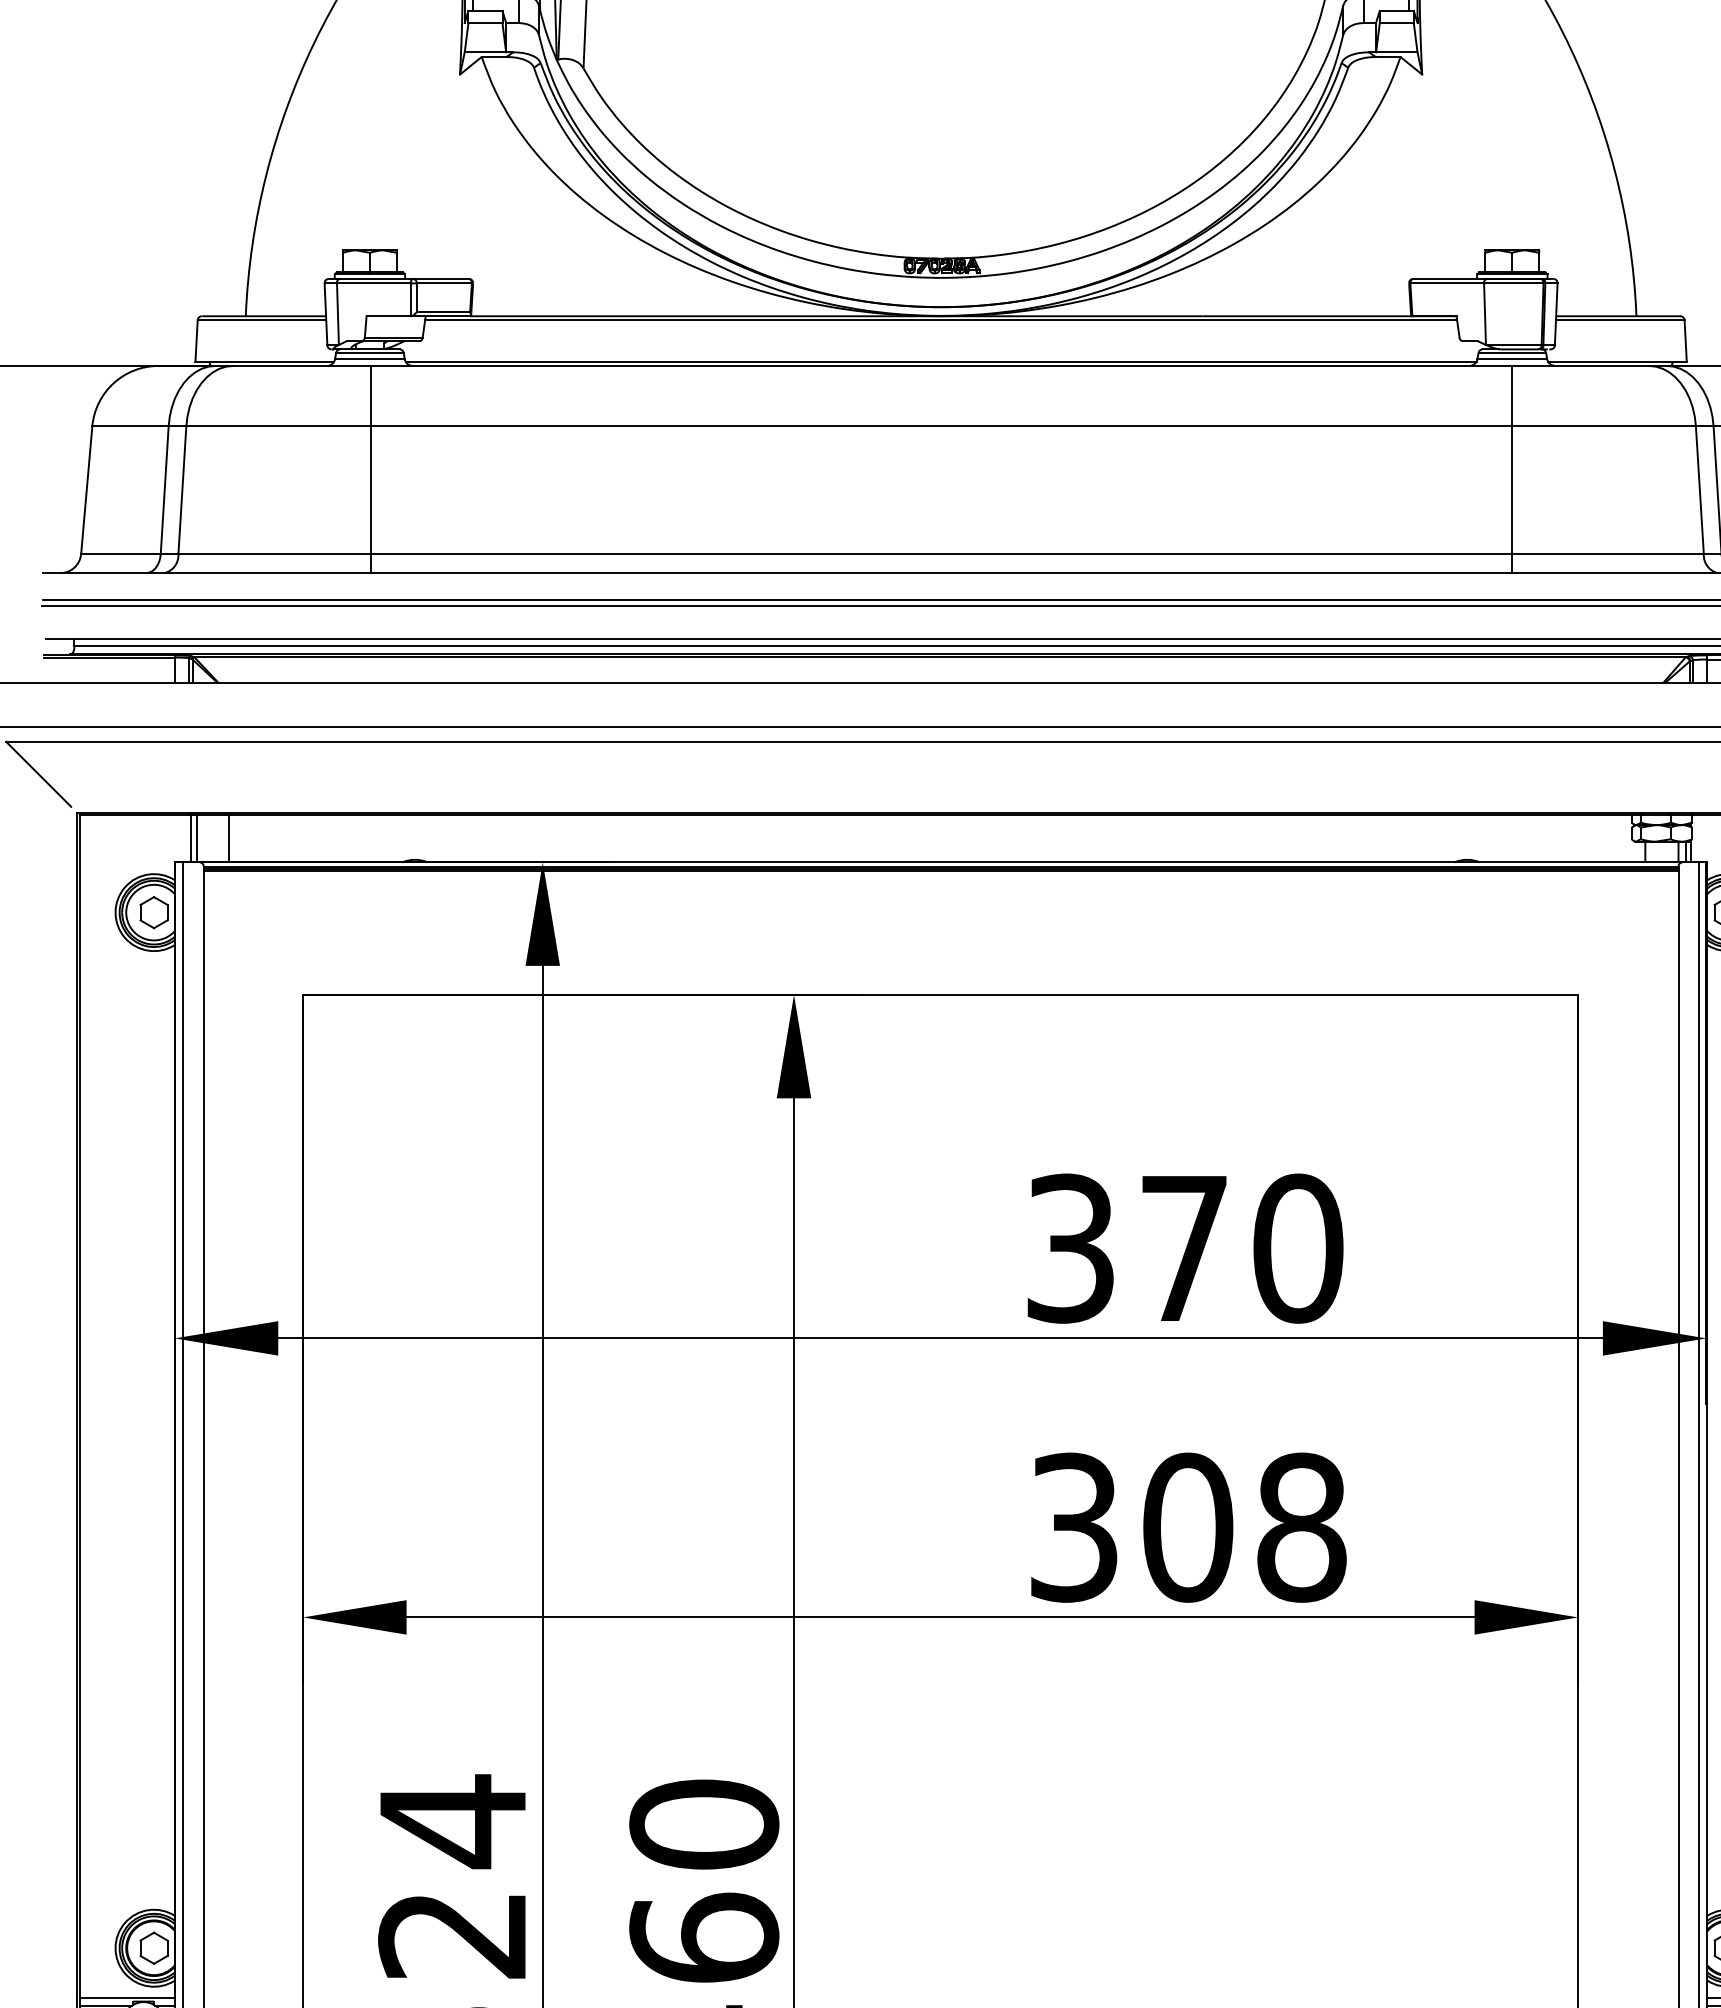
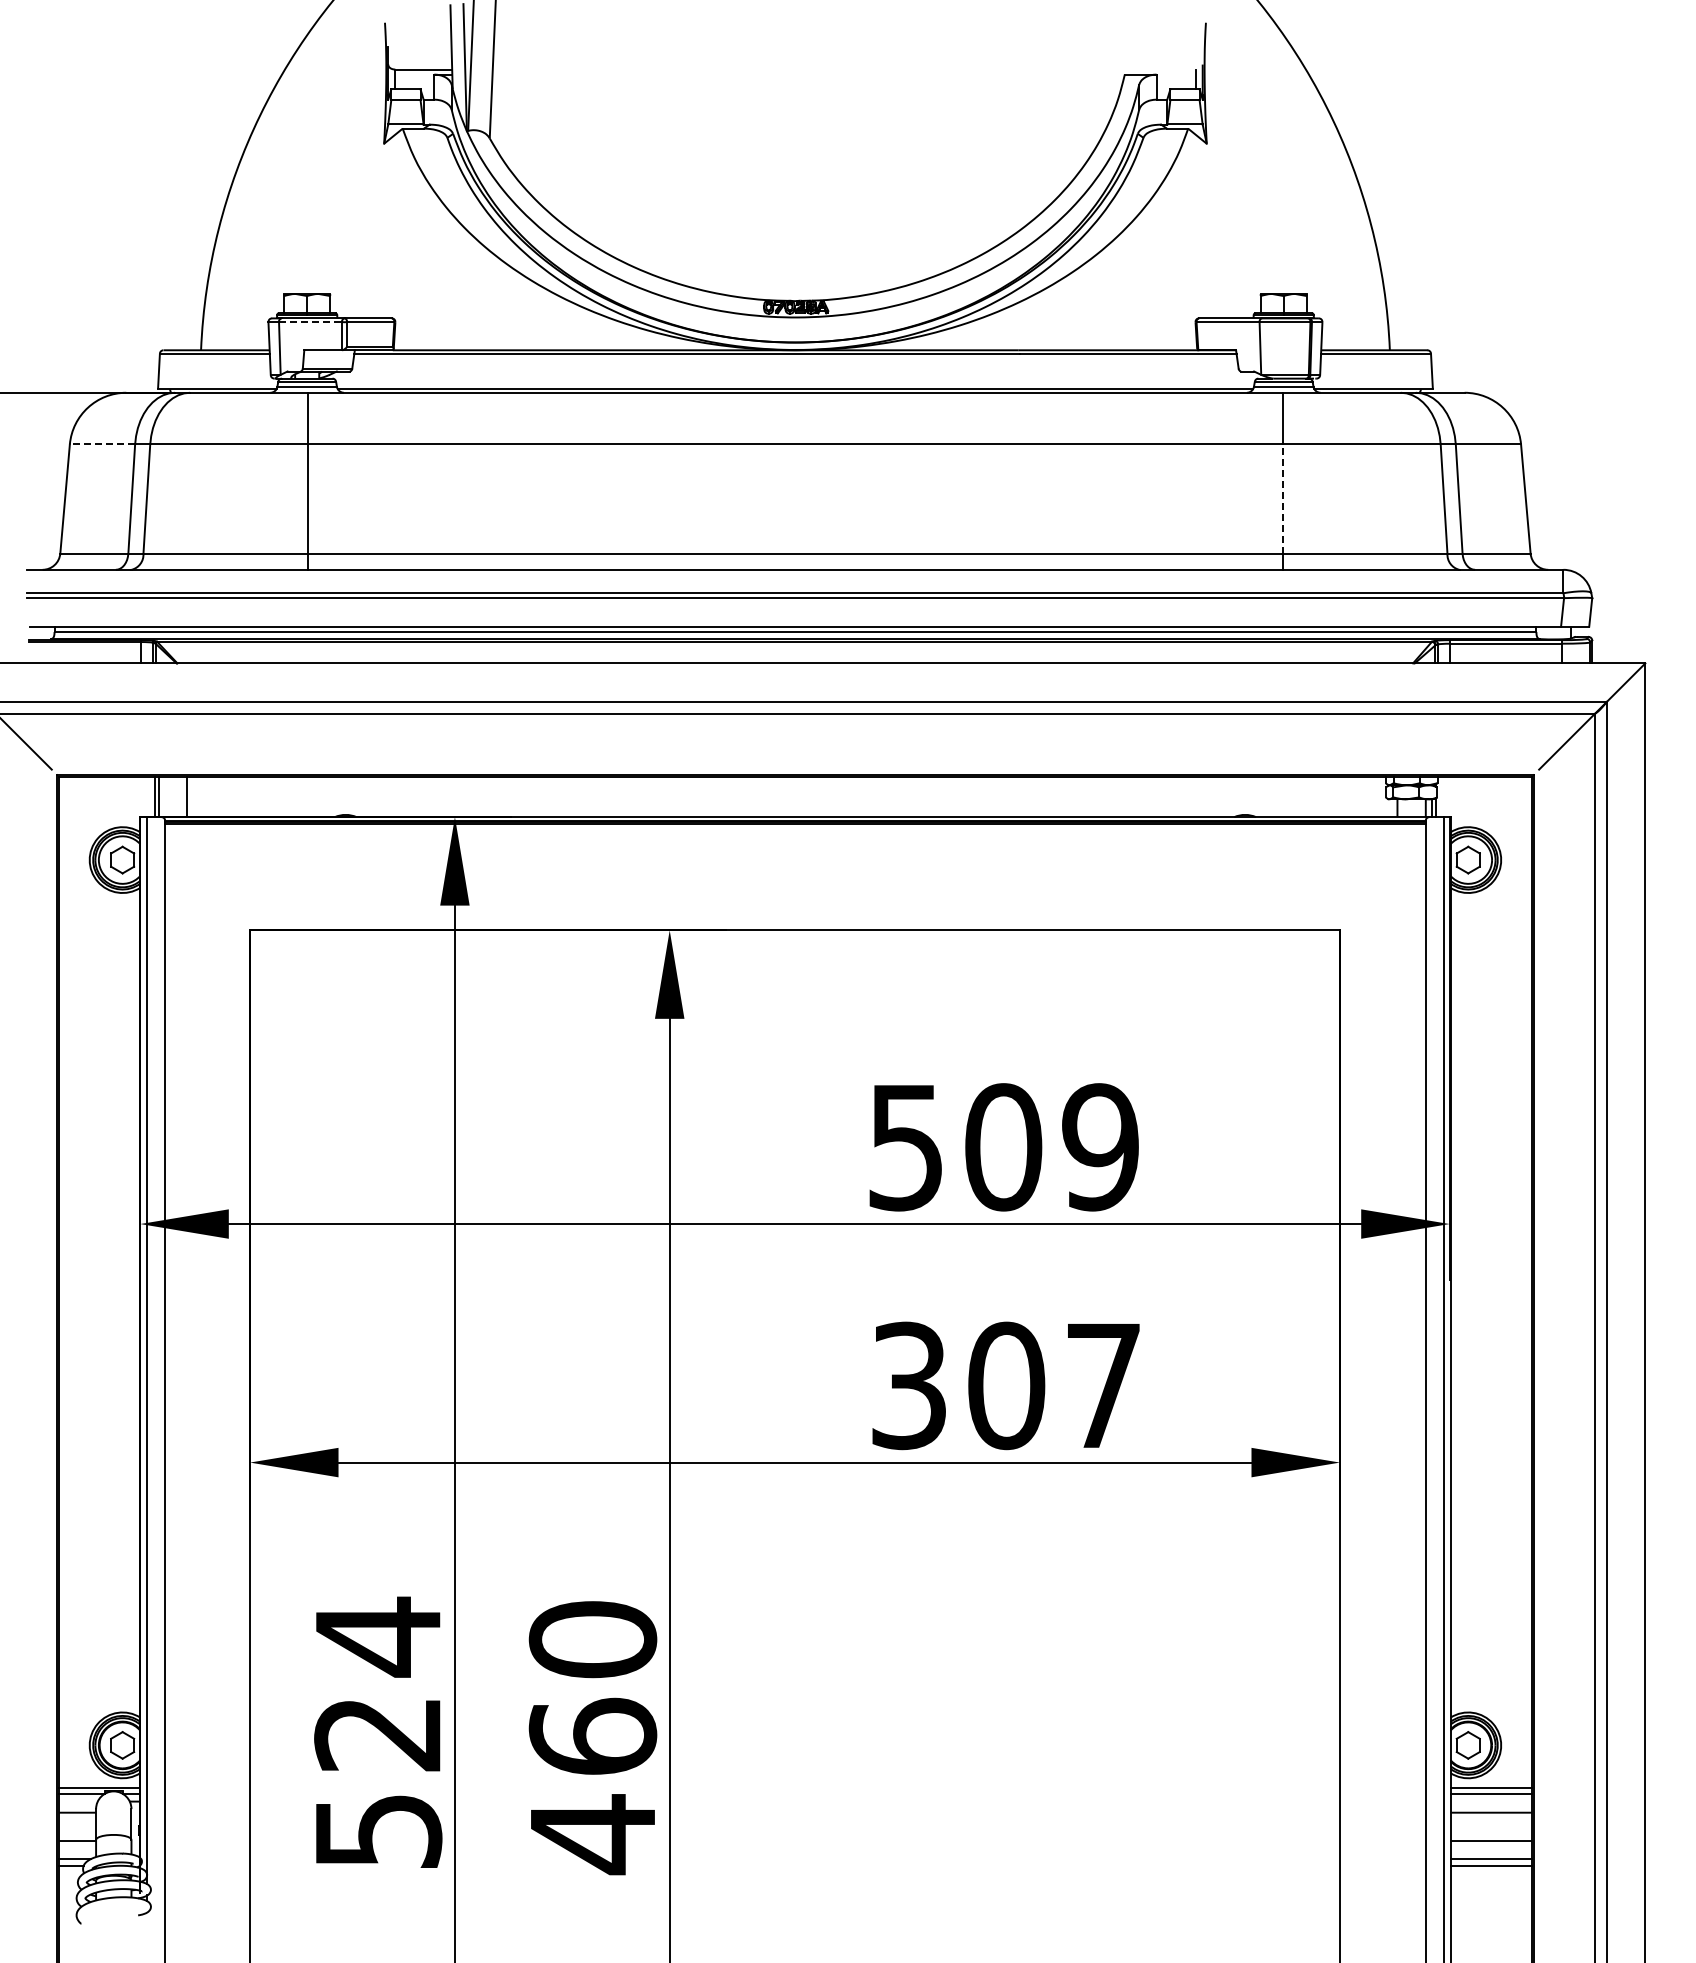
line: (373, 283) -> (310, 322), solid -> dashed
line: (130, 426) -> (102, 444), solid -> dashed
line: (1512, 490) -> (1283, 499), solid -> dashed
text: (1185, 1248) -> (1004, 1147), 370 -> 509
text: (1301, 1527) -> (1103, 1385), 308 -> 307

